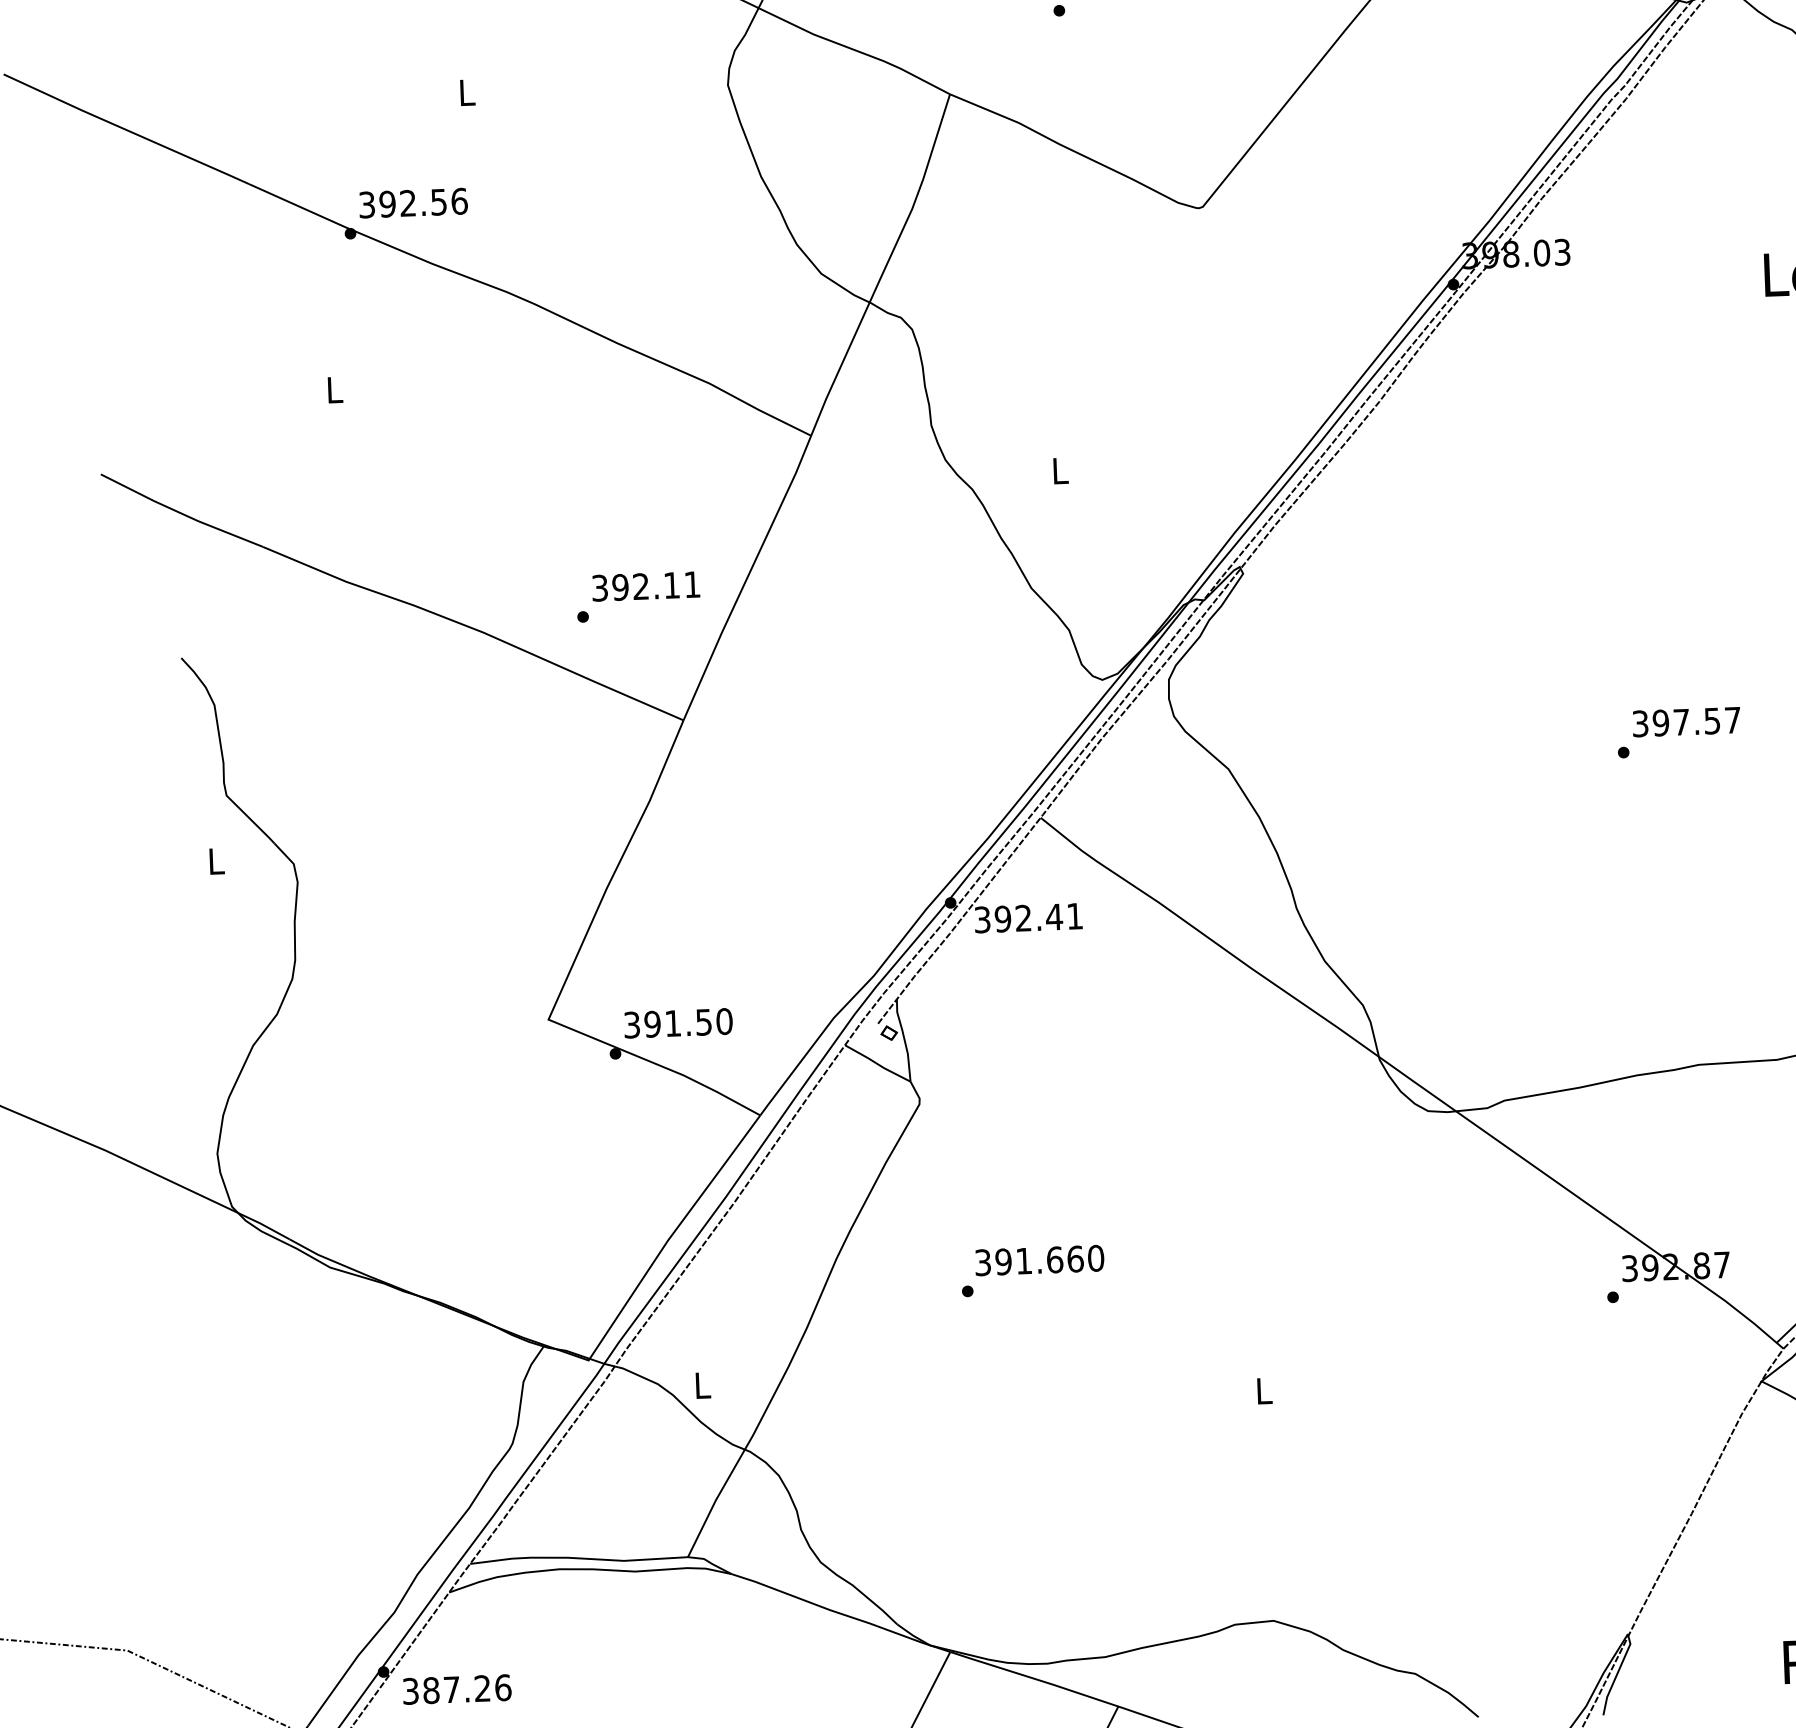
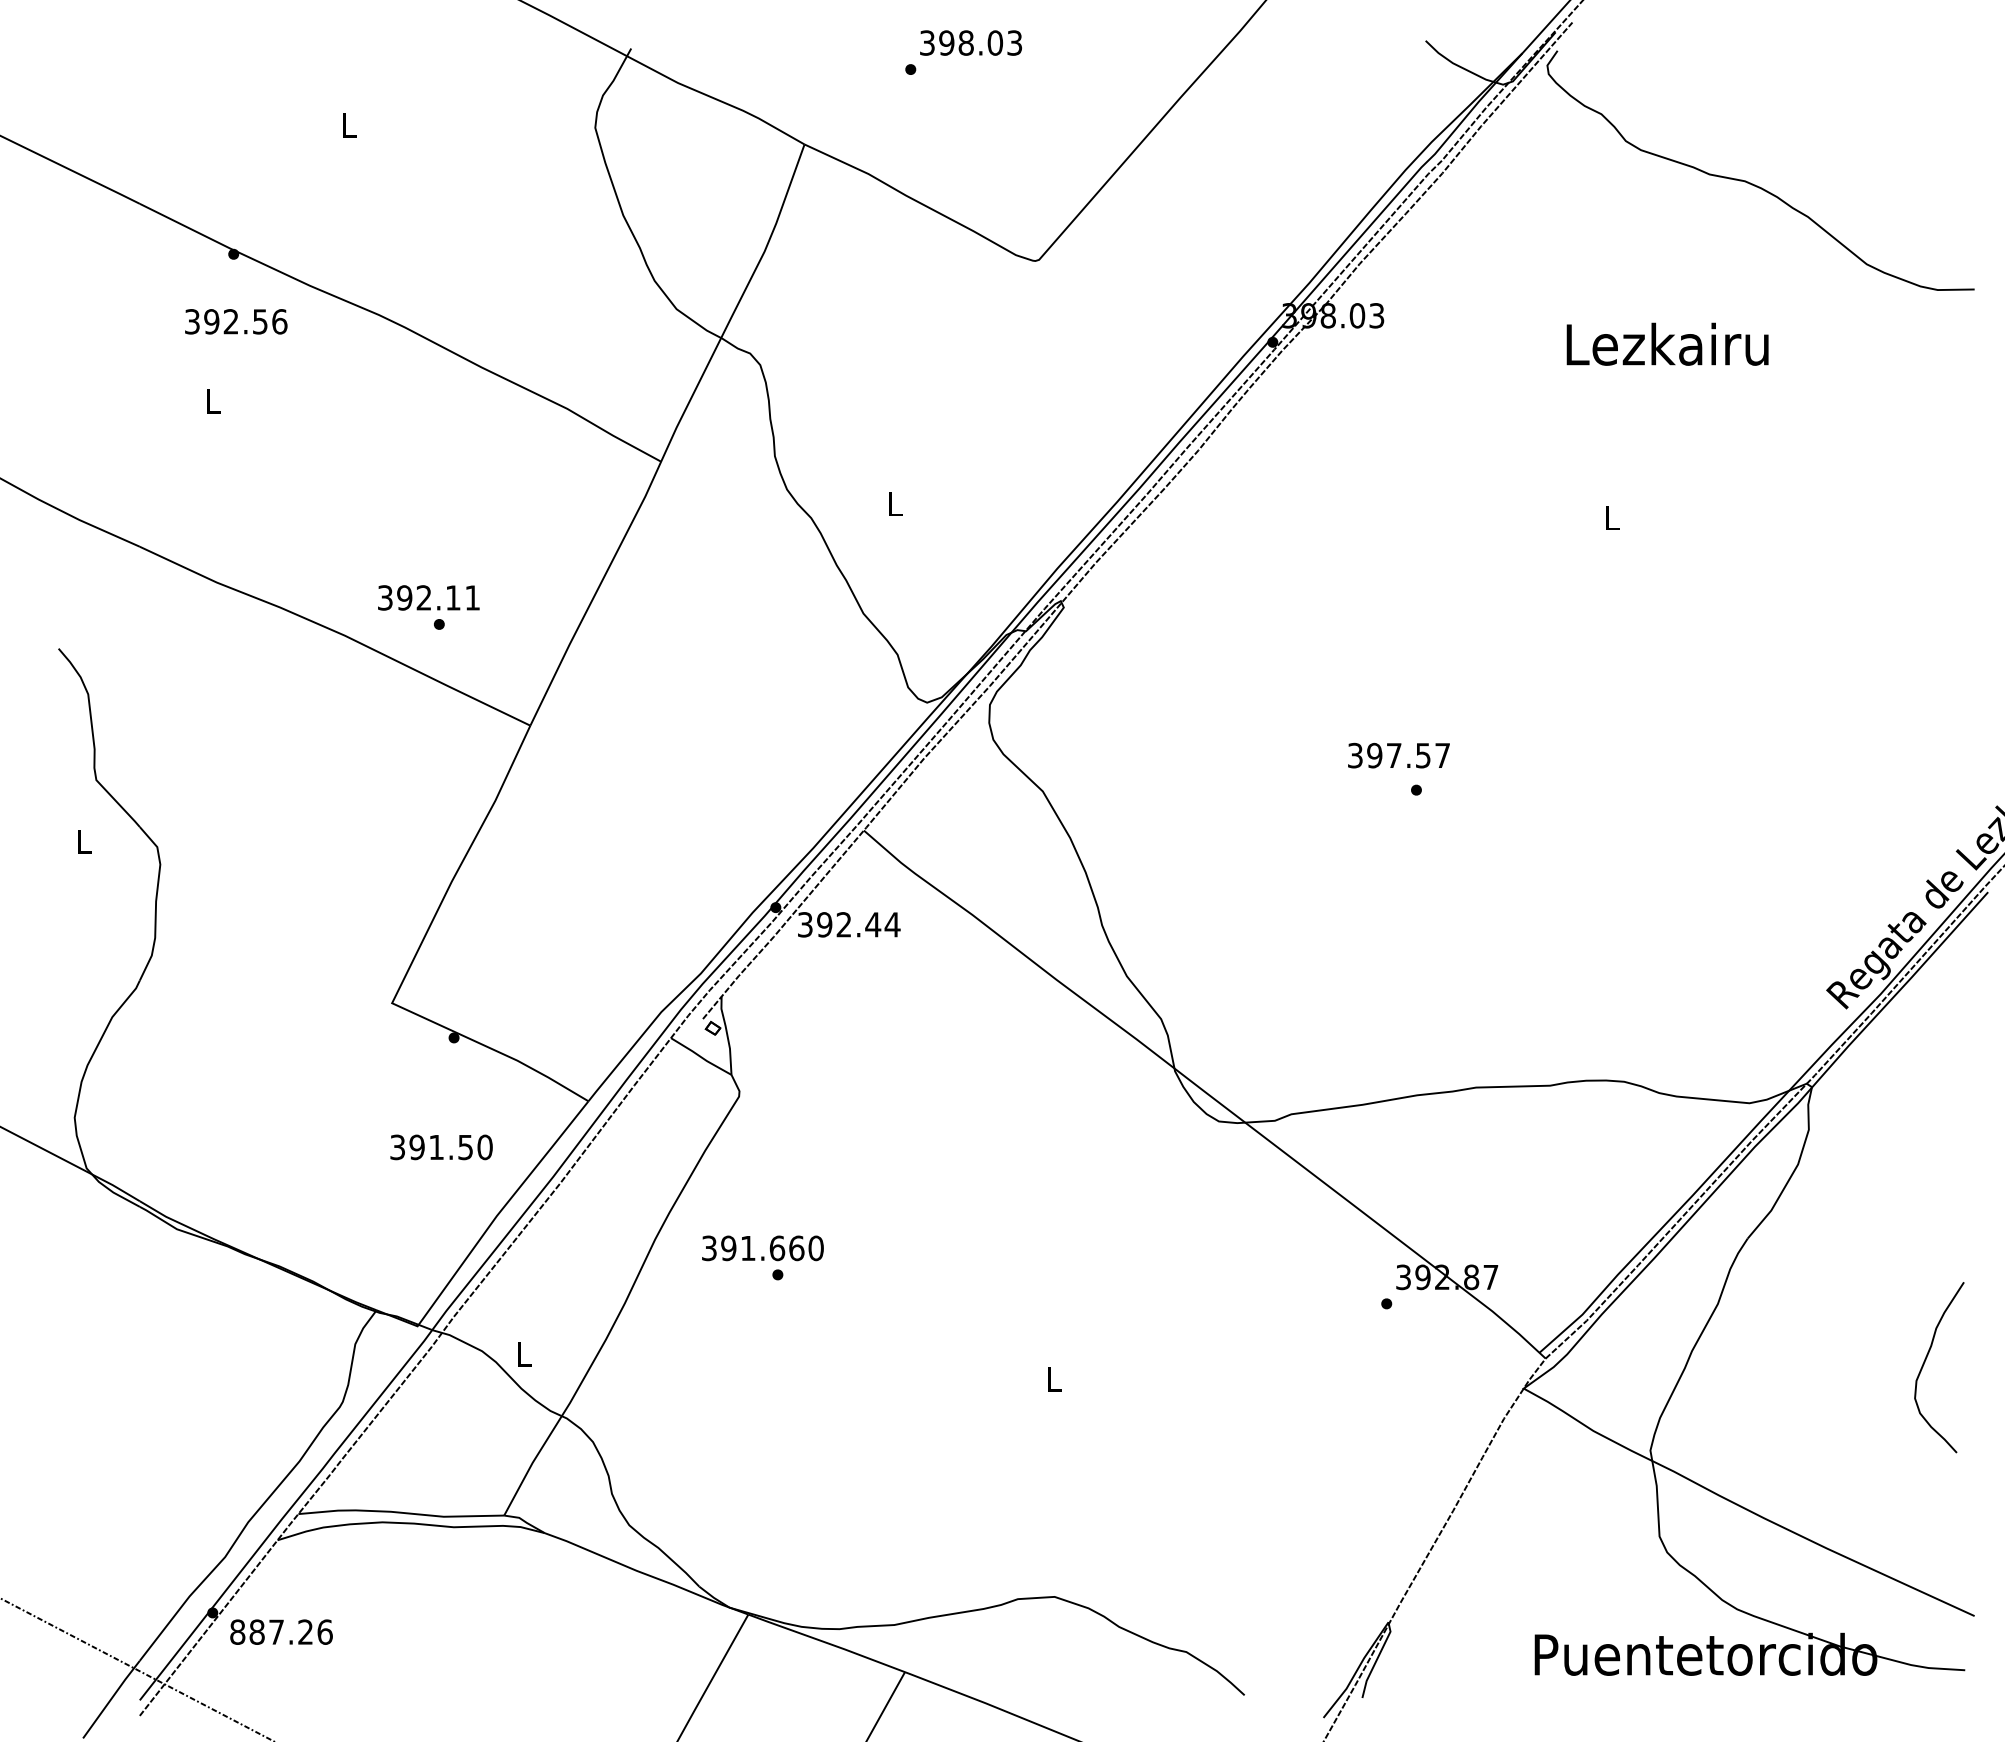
text: (413, 202) -> (236, 321), moved
text: (645, 586) -> (428, 597), moved
text: (1686, 721) -> (1398, 755), moved
text: (1074, 916) -> (892, 924), 392.41 -> 392.44
text: (678, 1023) -> (441, 1147), moved
text: (1039, 1260) -> (762, 1248), moved
text: (410, 1690) -> (237, 1631), 387.26 -> 887.26

